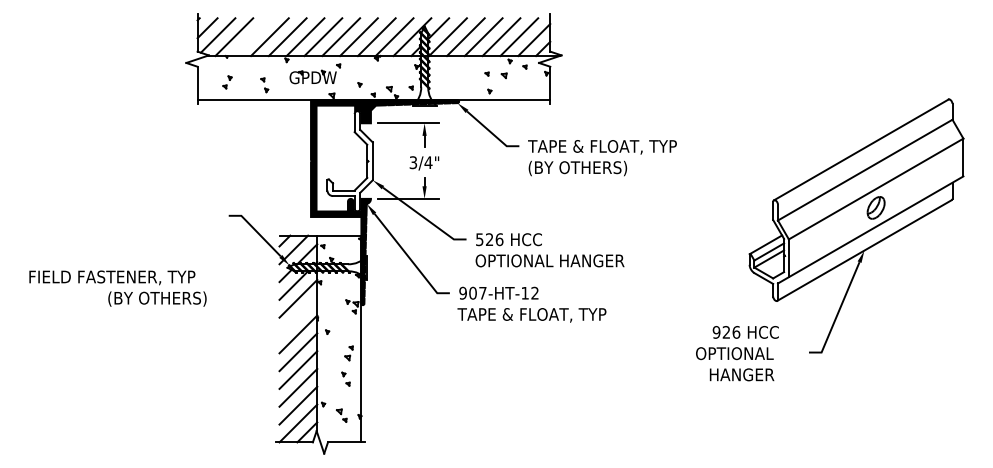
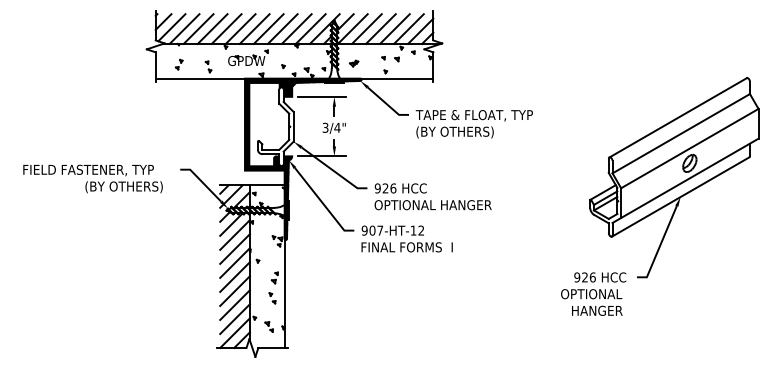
line: (251, 36) -> (198, 28), added
part: (448, 80) -> (353, 63), added
text: (479, 239) -> (377, 188), 526 -> 926
text: (117, 287) -> (92, 178), moved
text: (531, 314) -> (418, 247), TAPE & FLOAT, TYP -> FINAL FORMS  I
line: (297, 315) -> (234, 248), added
text: (737, 352) -> (593, 293), moved

